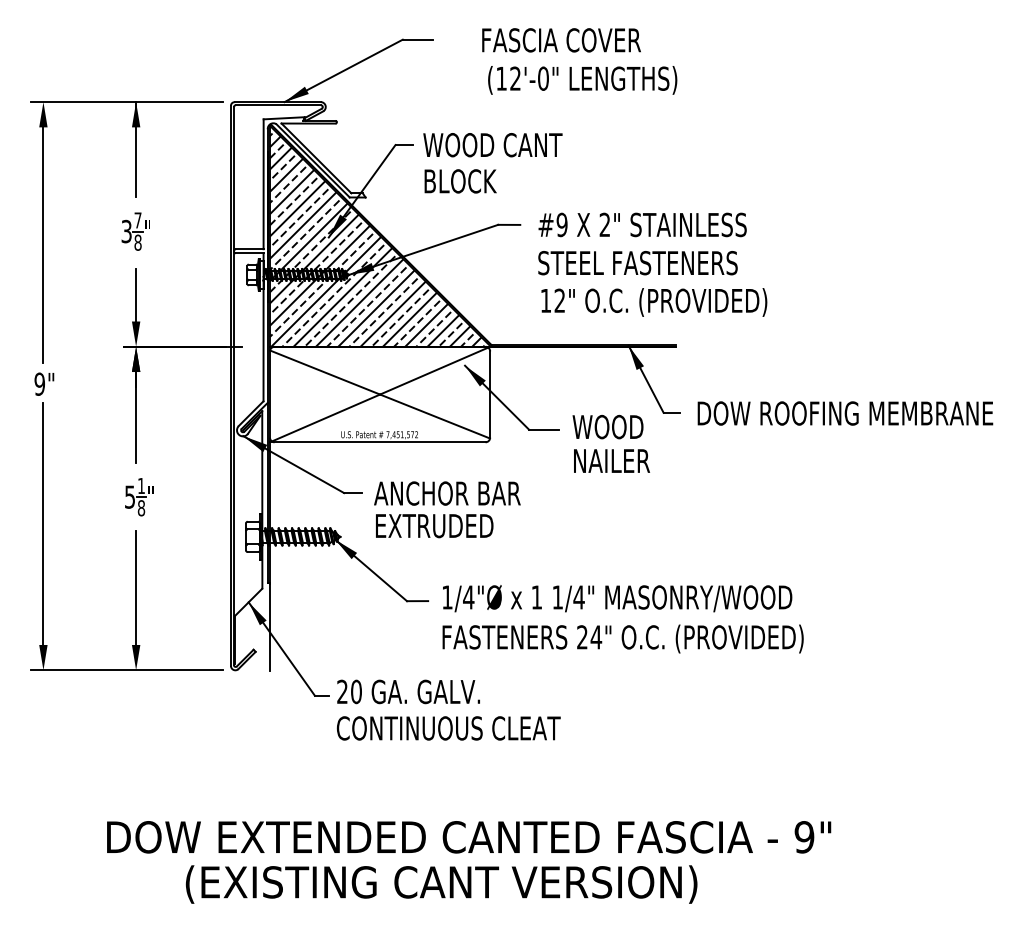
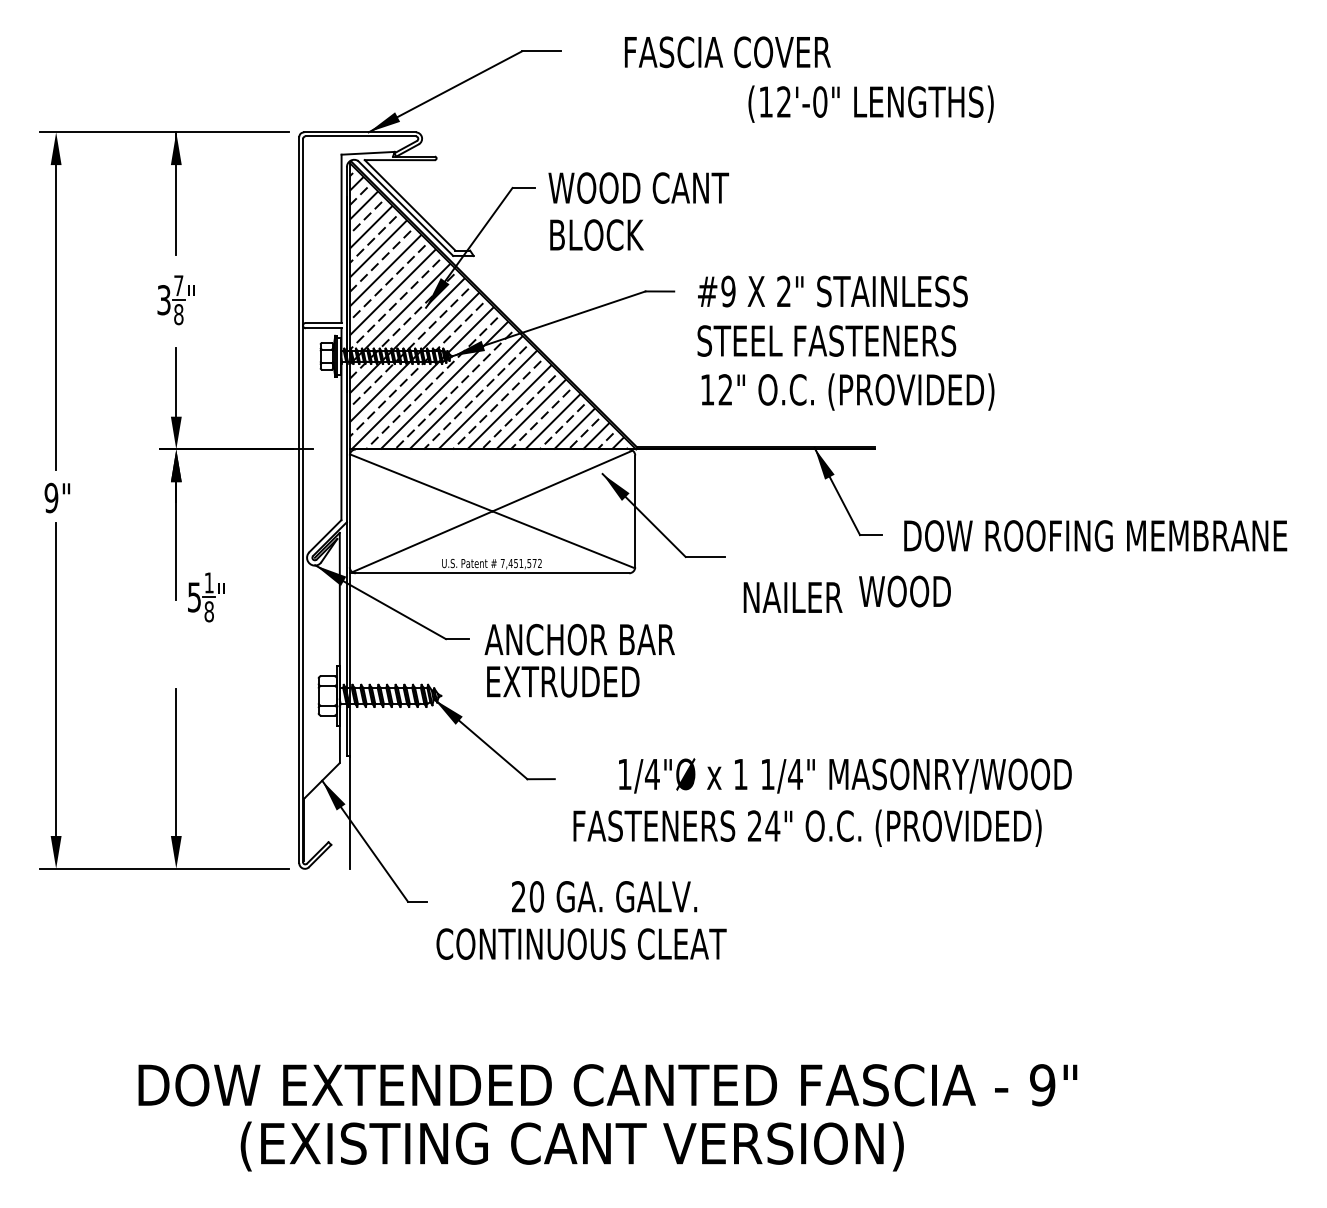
text: (582, 79) -> (870, 103), moved
text: (607, 427) -> (904, 591), moved
part: (139, 497) -> (206, 597), moved
text: (617, 598) -> (845, 775), moved
text: (408, 691) -> (604, 896), moved

